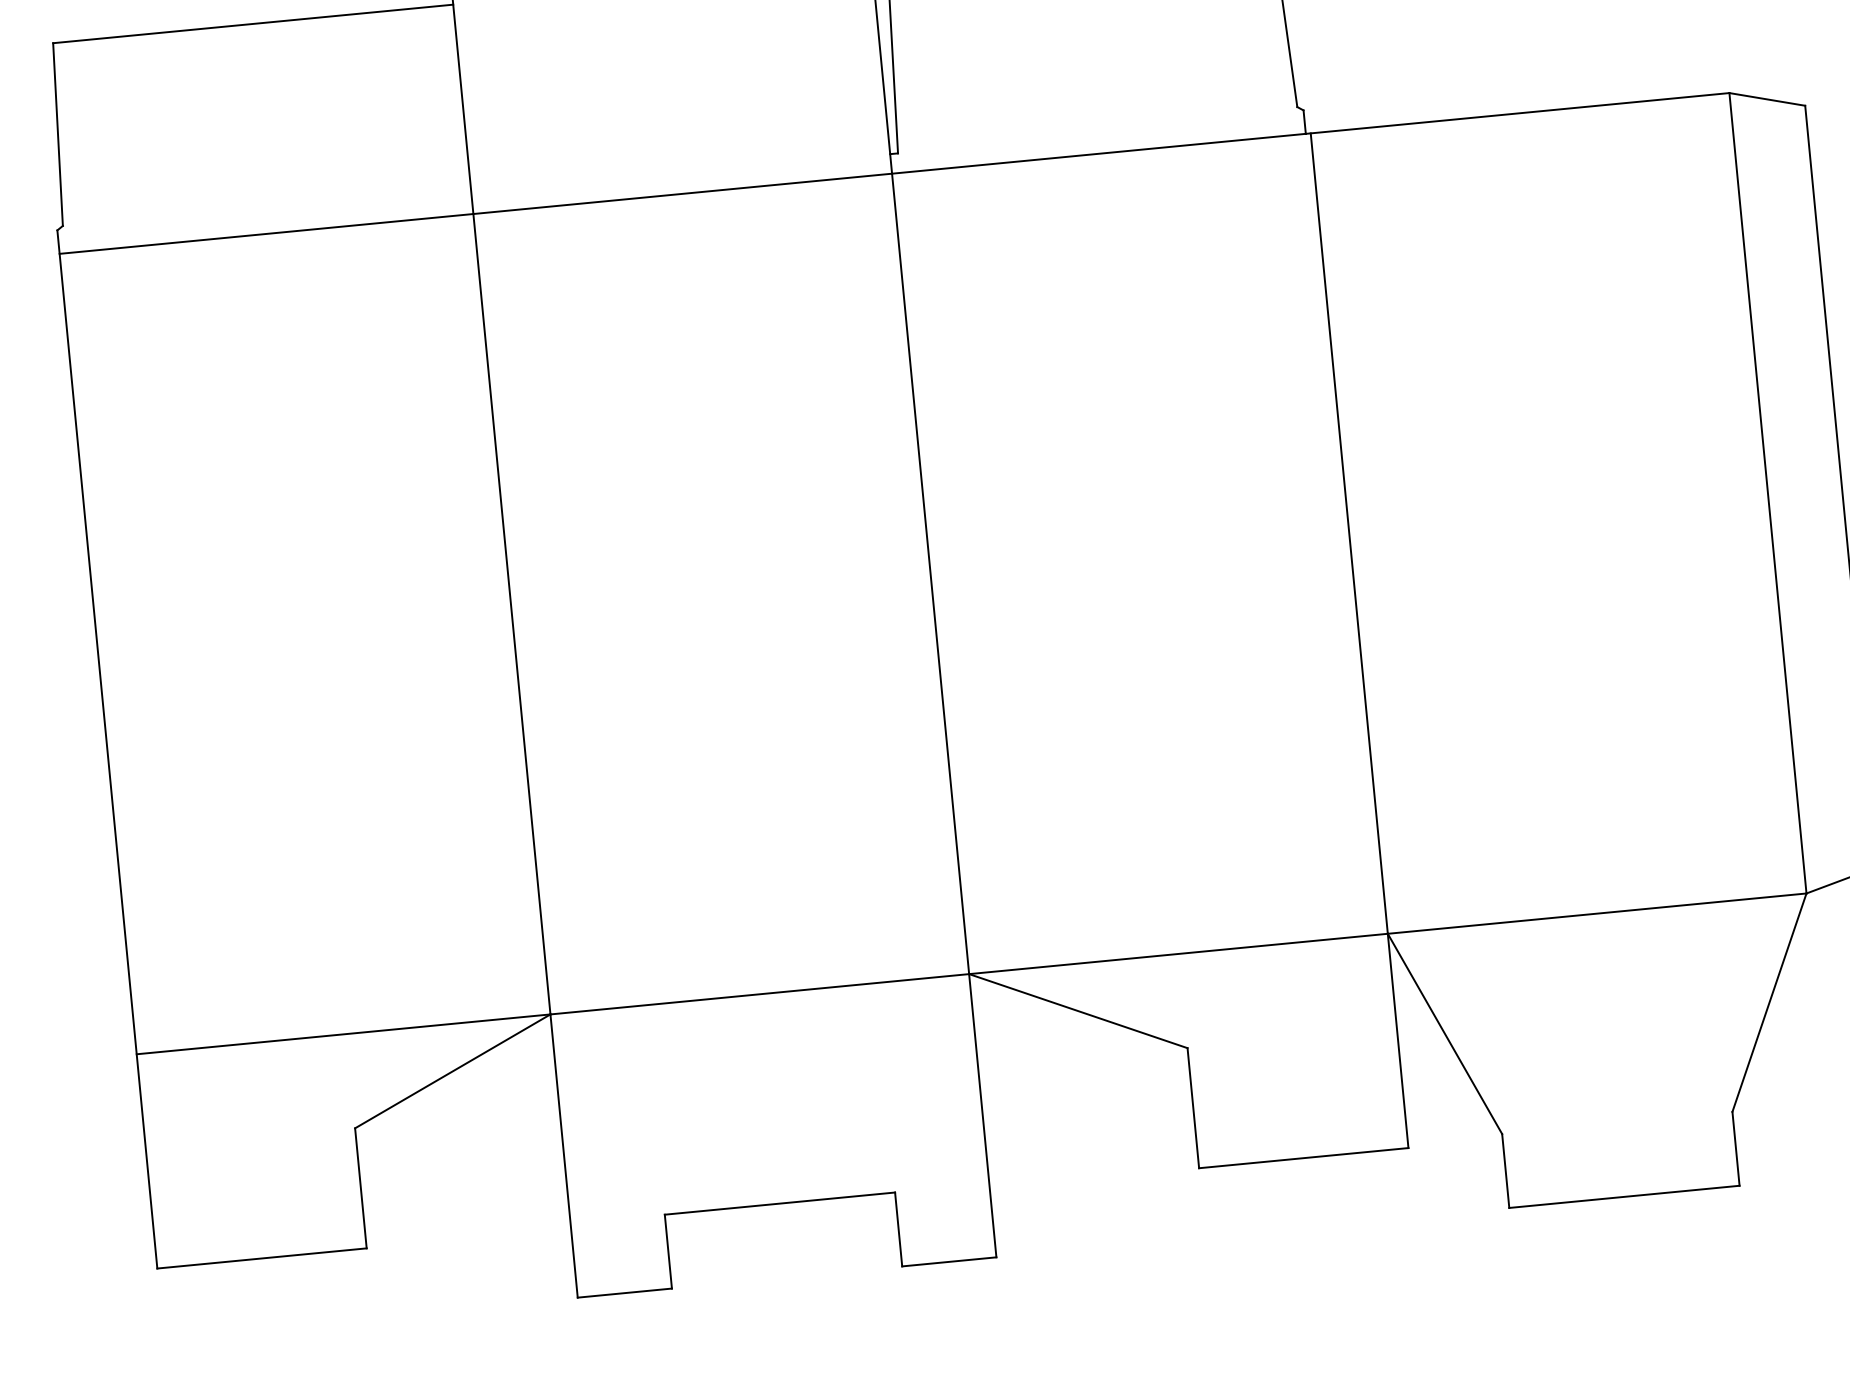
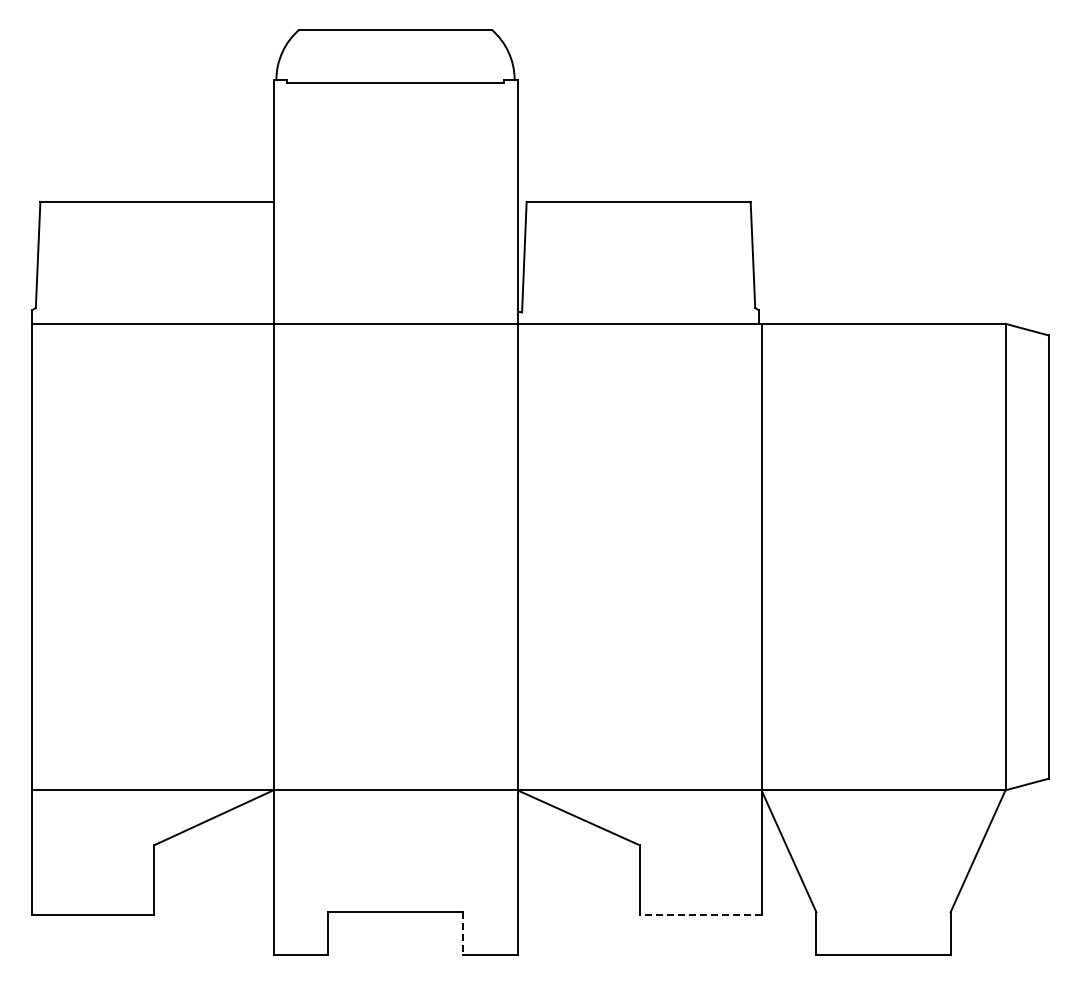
line: (1303, 1158) -> (700, 915), solid -> dashed
line: (898, 1228) -> (462, 933), solid -> dashed

